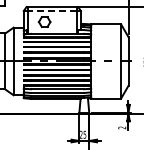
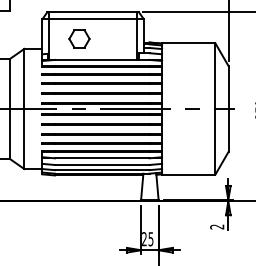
line: (52, 11) -> (93, 20), dashed -> solid

